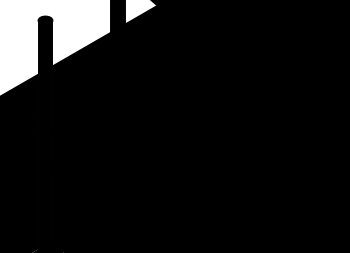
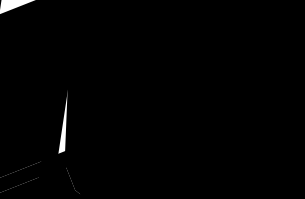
fill: (56, 200) -> (67, 115), removed

